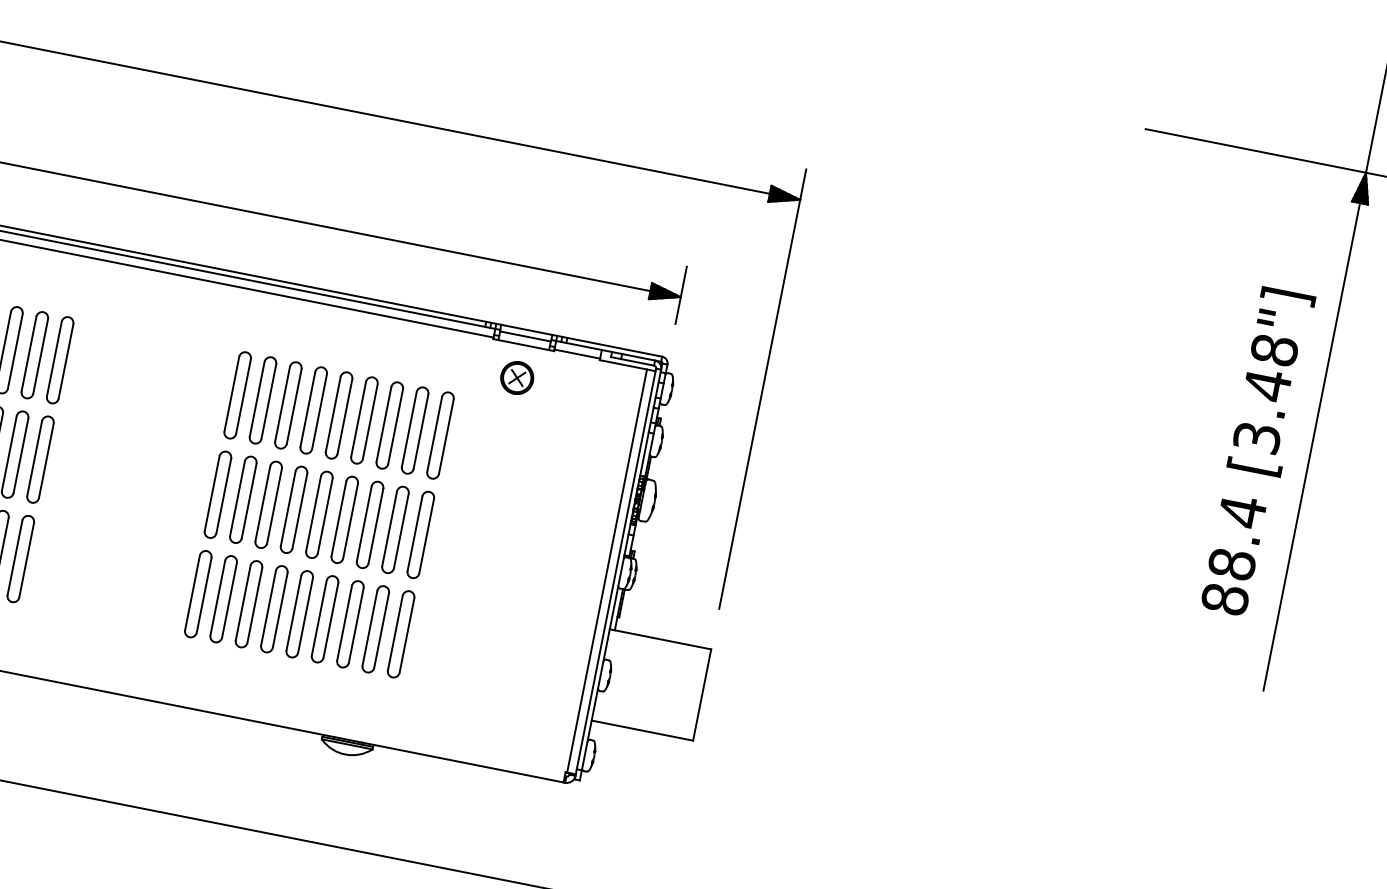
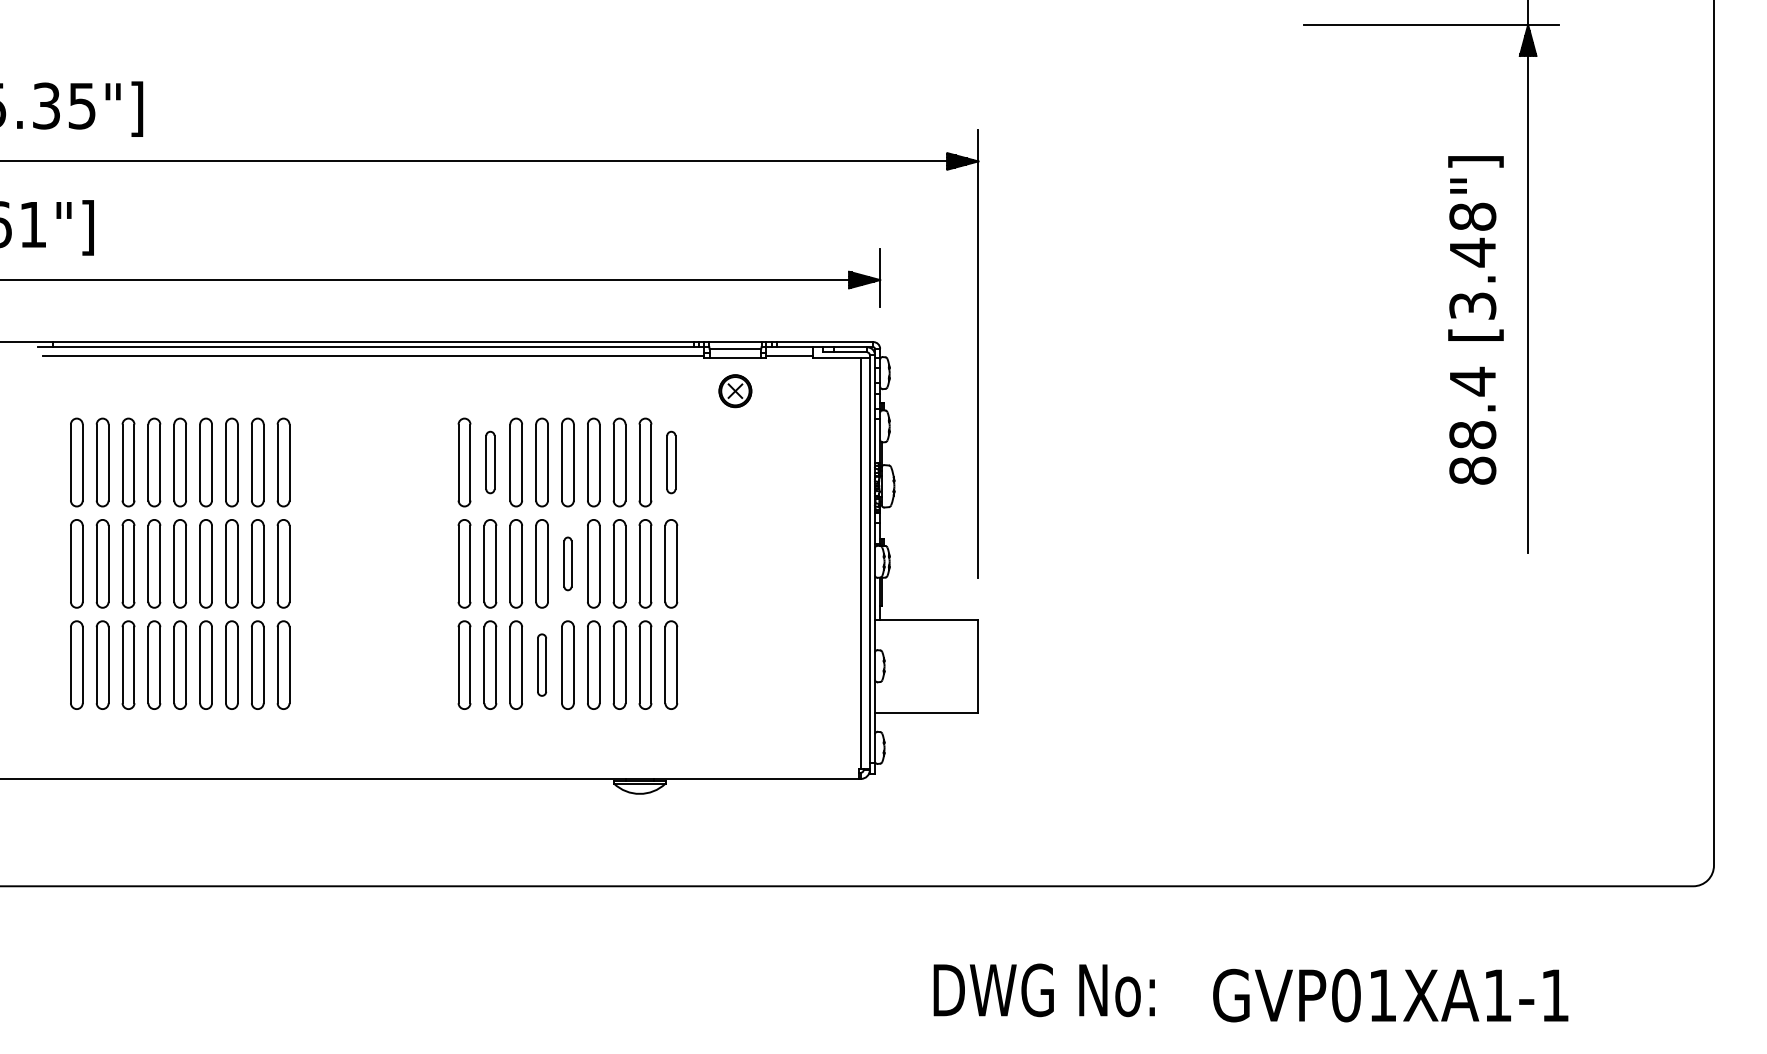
part: (263, 400) -> (490, 462), size x0.7
part: (440, 435) -> (671, 462), size x0.7
part: (319, 514) -> (567, 563), size x0.6
part: (273, 608) -> (541, 664), size x0.7

